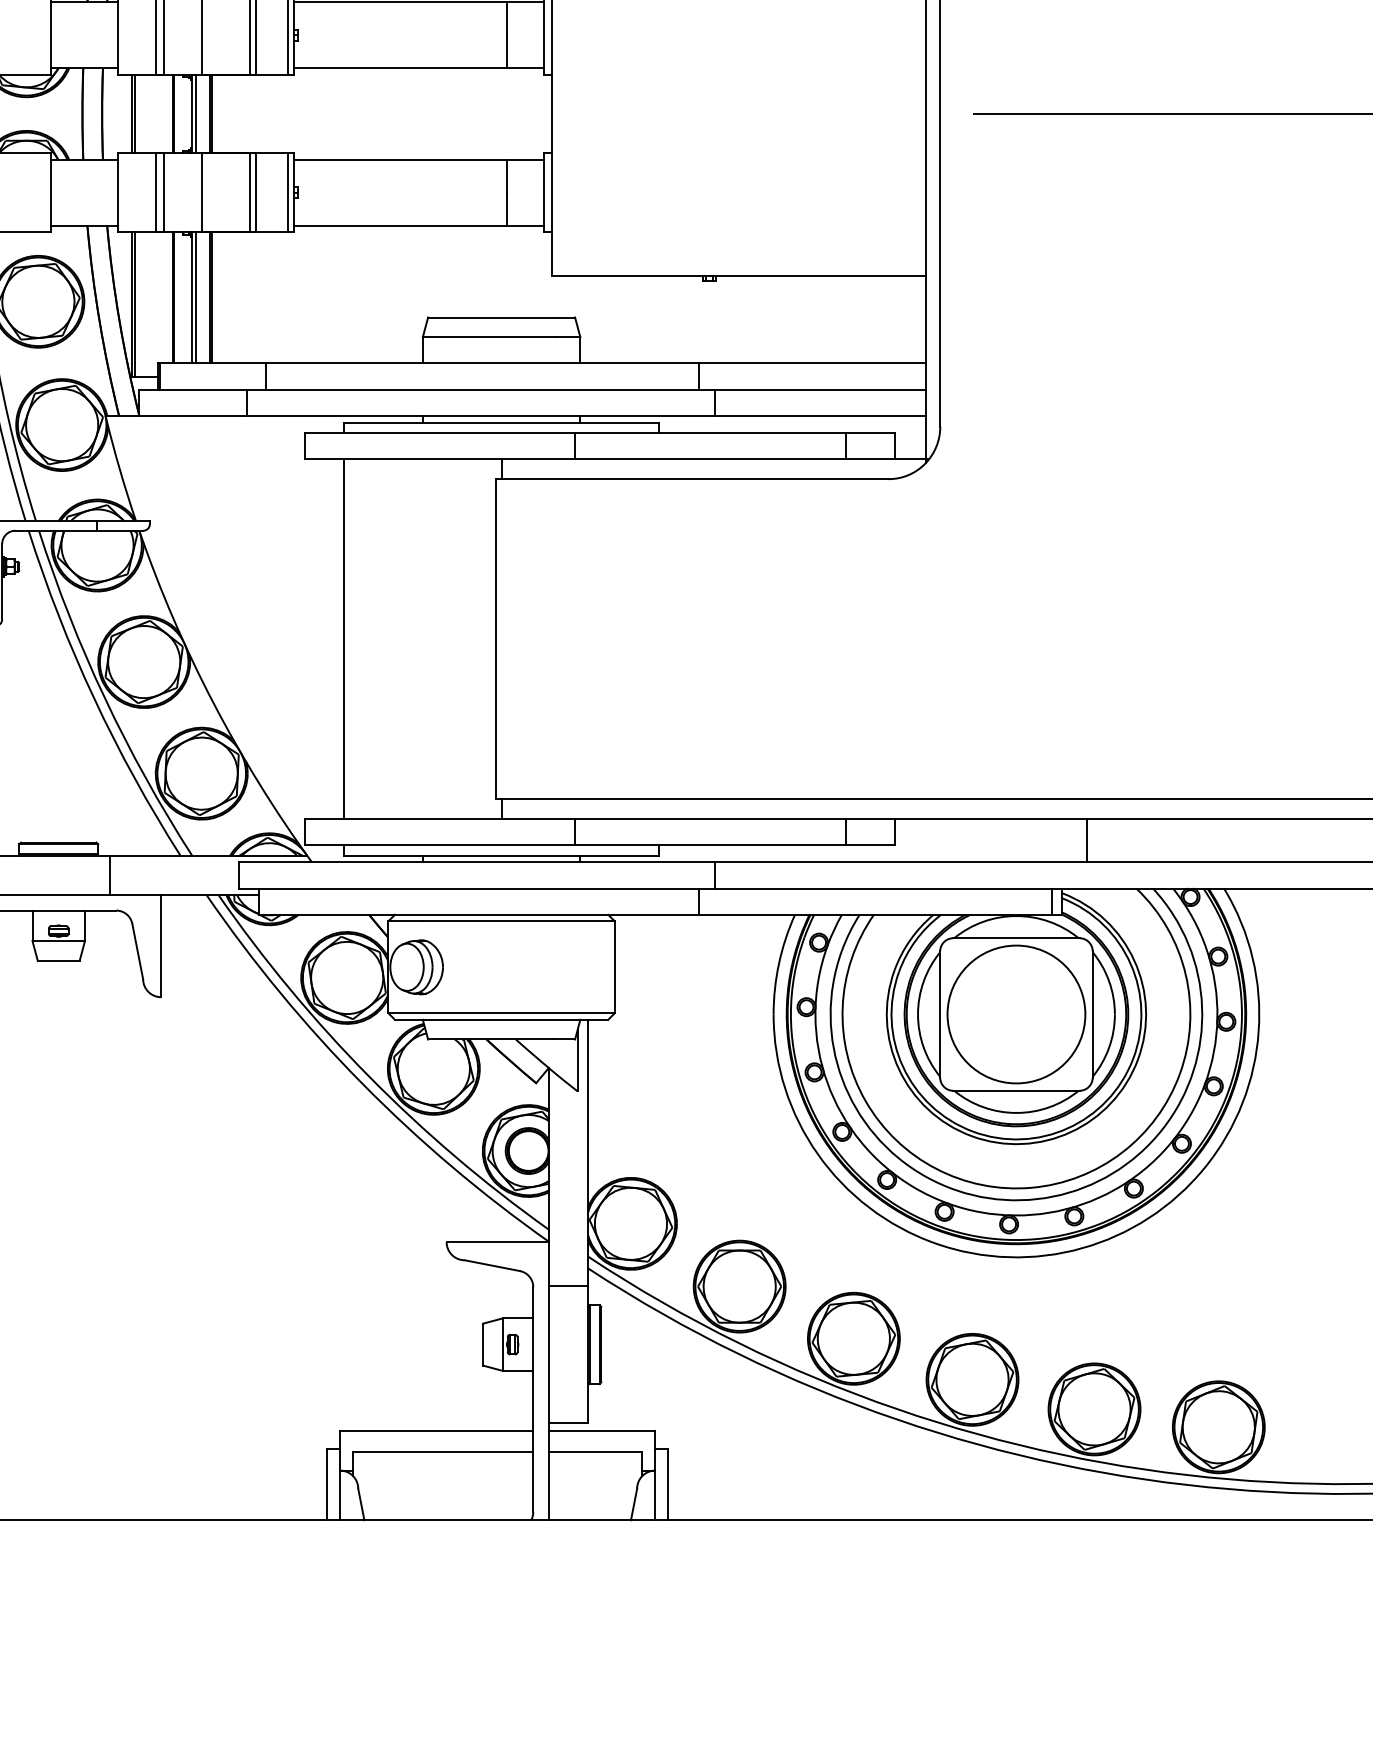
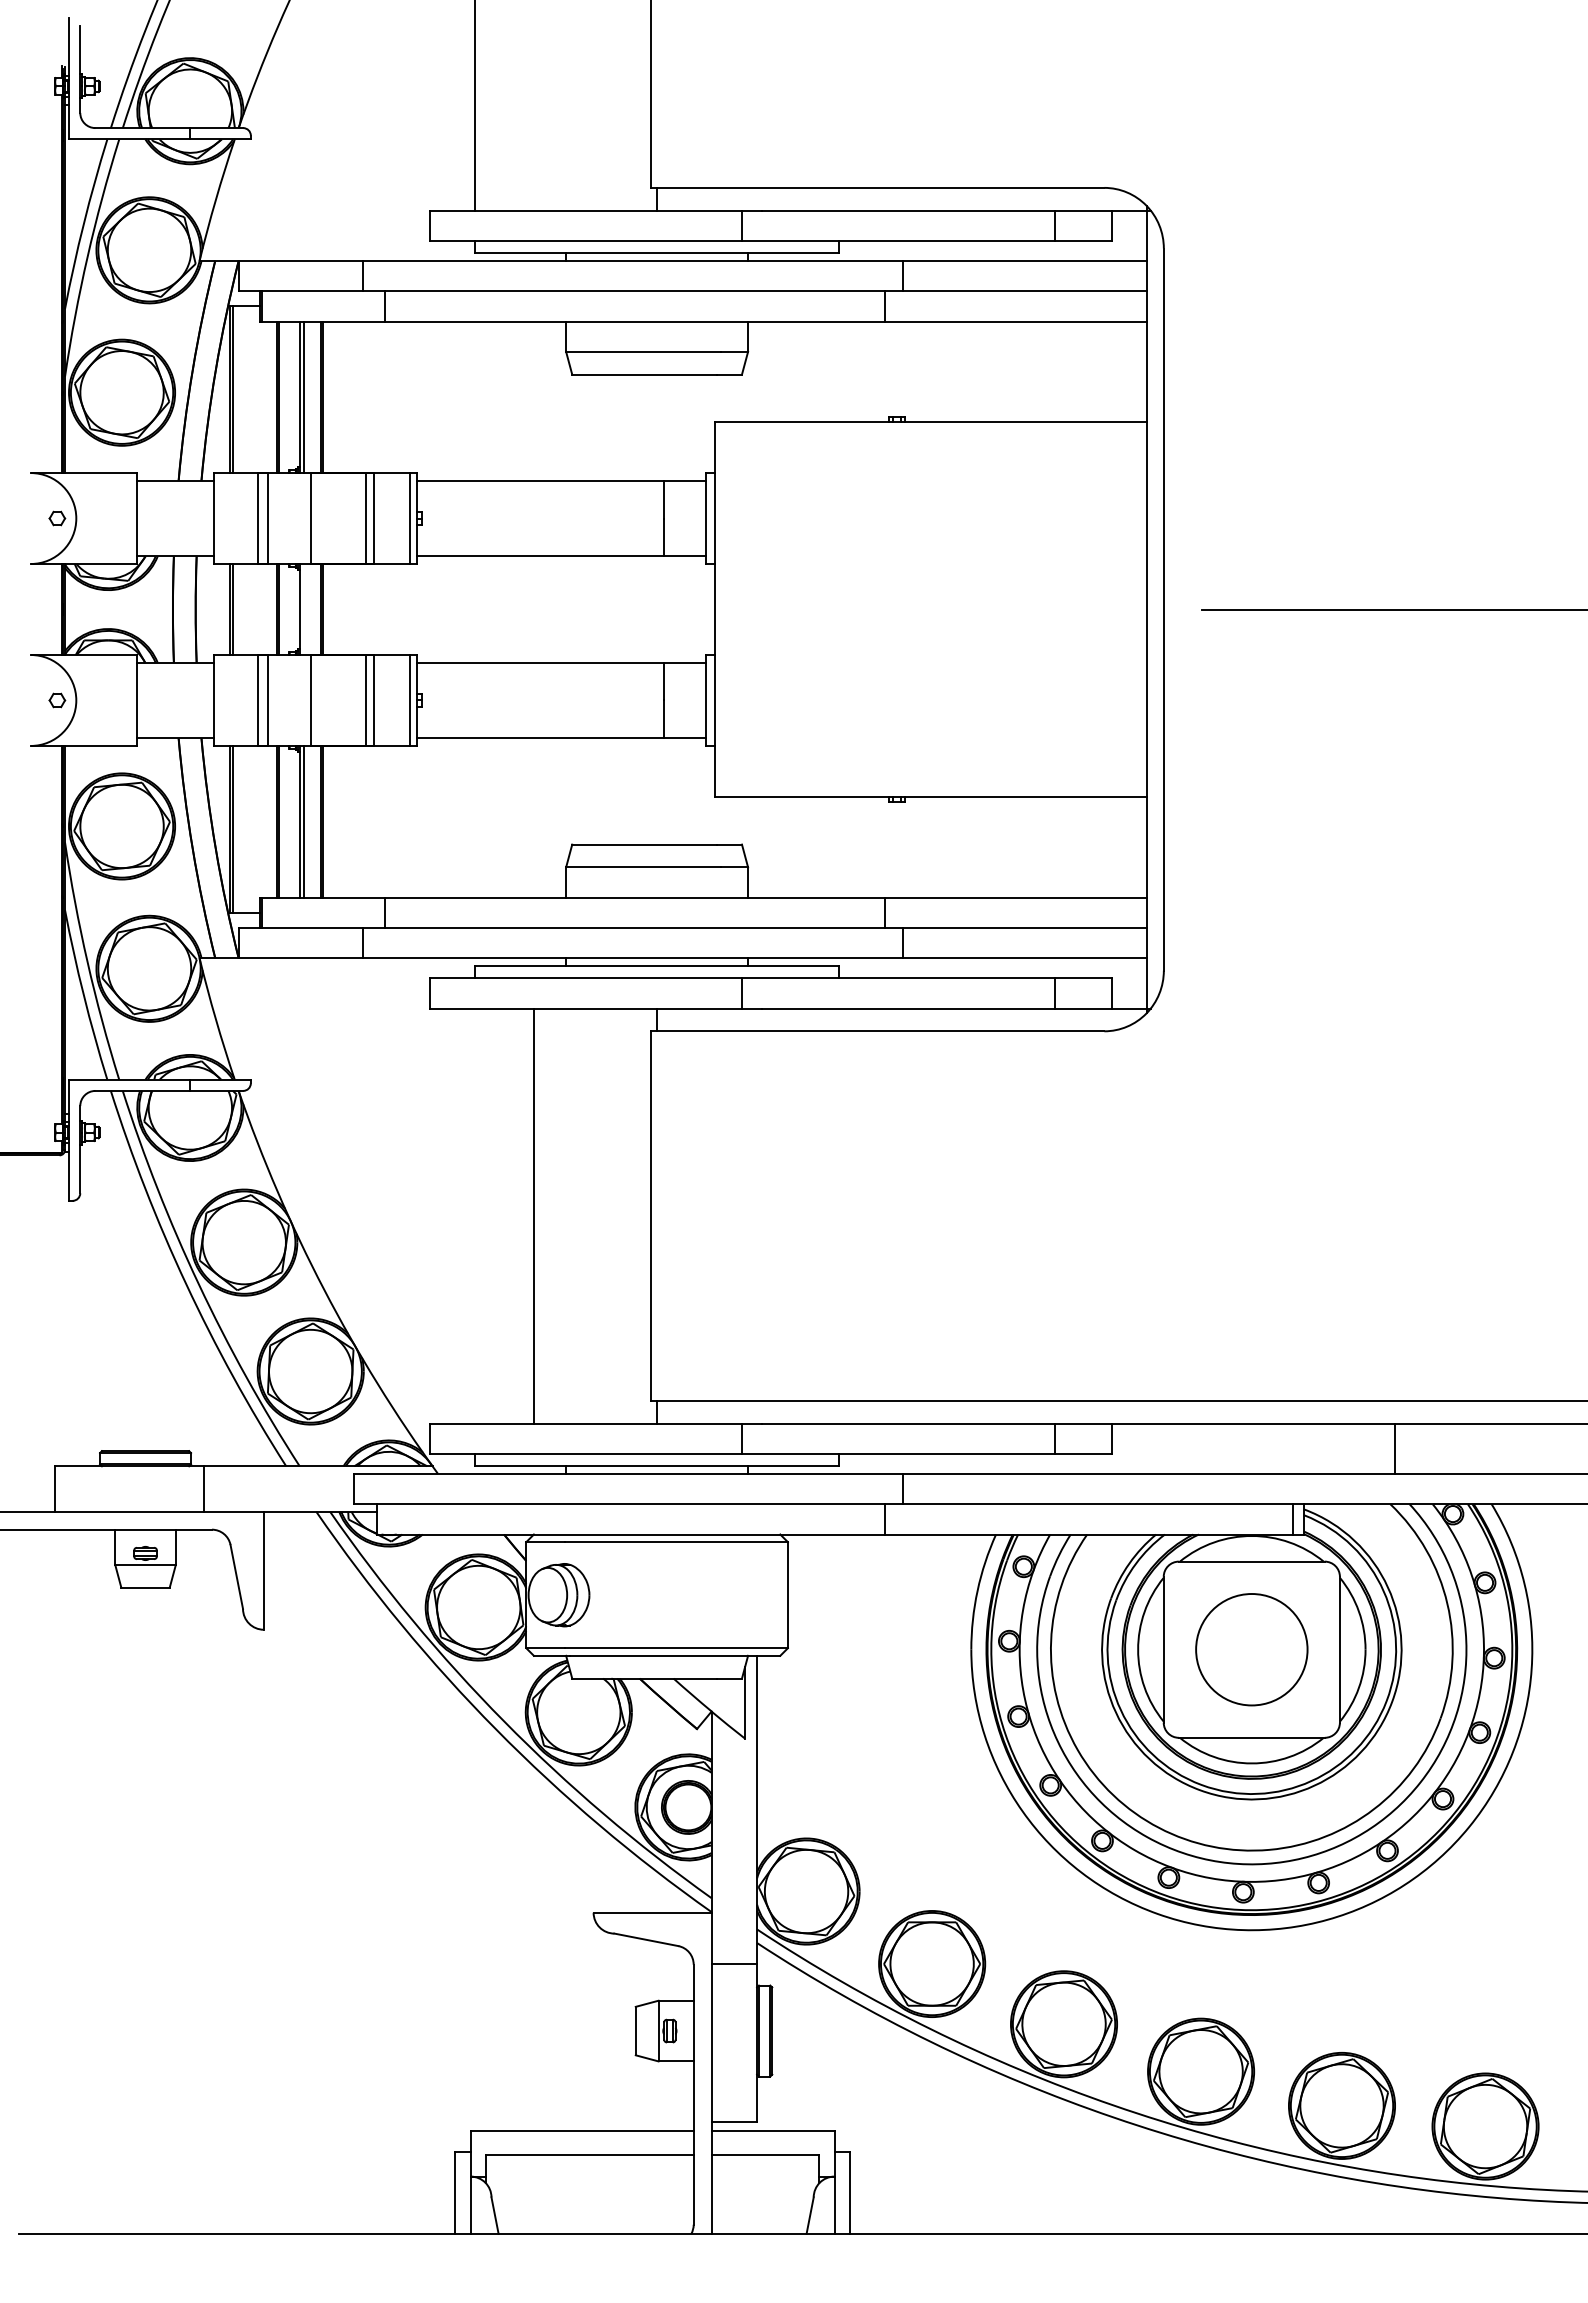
line: (195, 113) -> (303, 609), removed
line: (344, 638) -> (534, 1215), moved
line: (1087, 840) -> (1395, 1448), moved
circle: (1016, 1014) -> (1251, 1649), size x0.7

